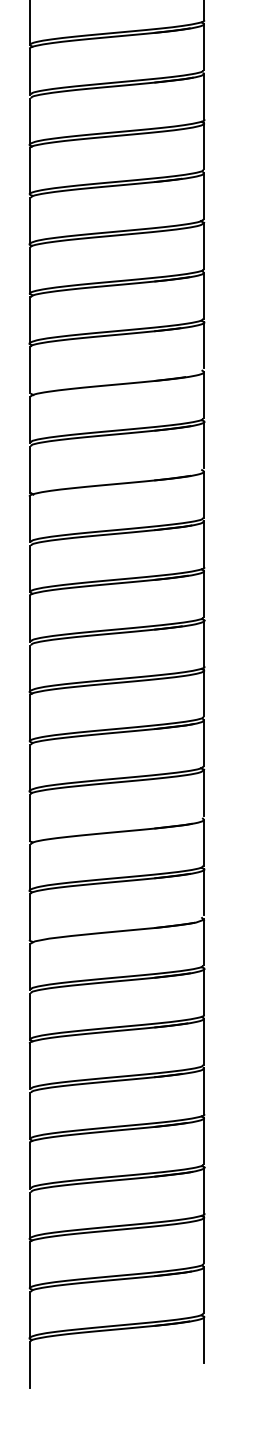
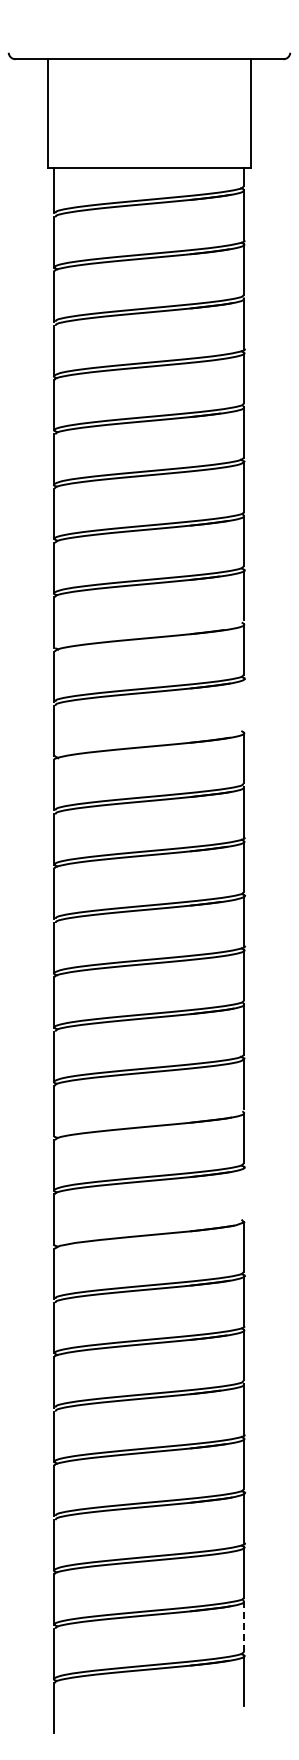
line: (204, 444) -> (244, 703), removed
line: (204, 892) -> (244, 1192), removed
line: (204, 1290) -> (244, 1626), solid -> dashed

